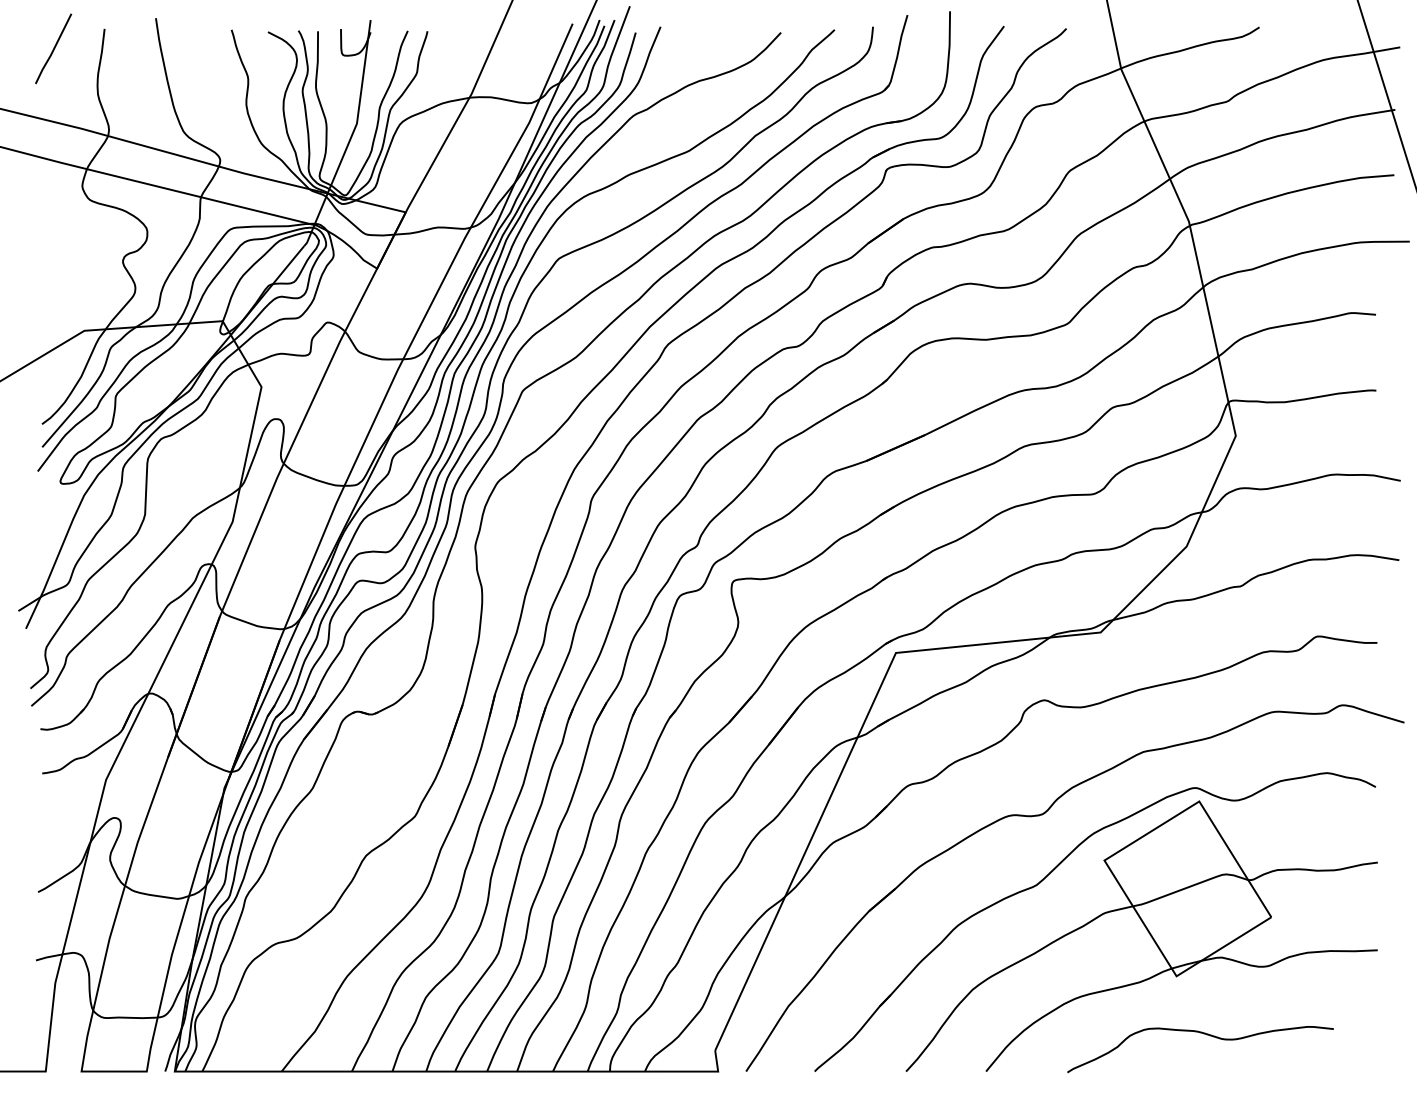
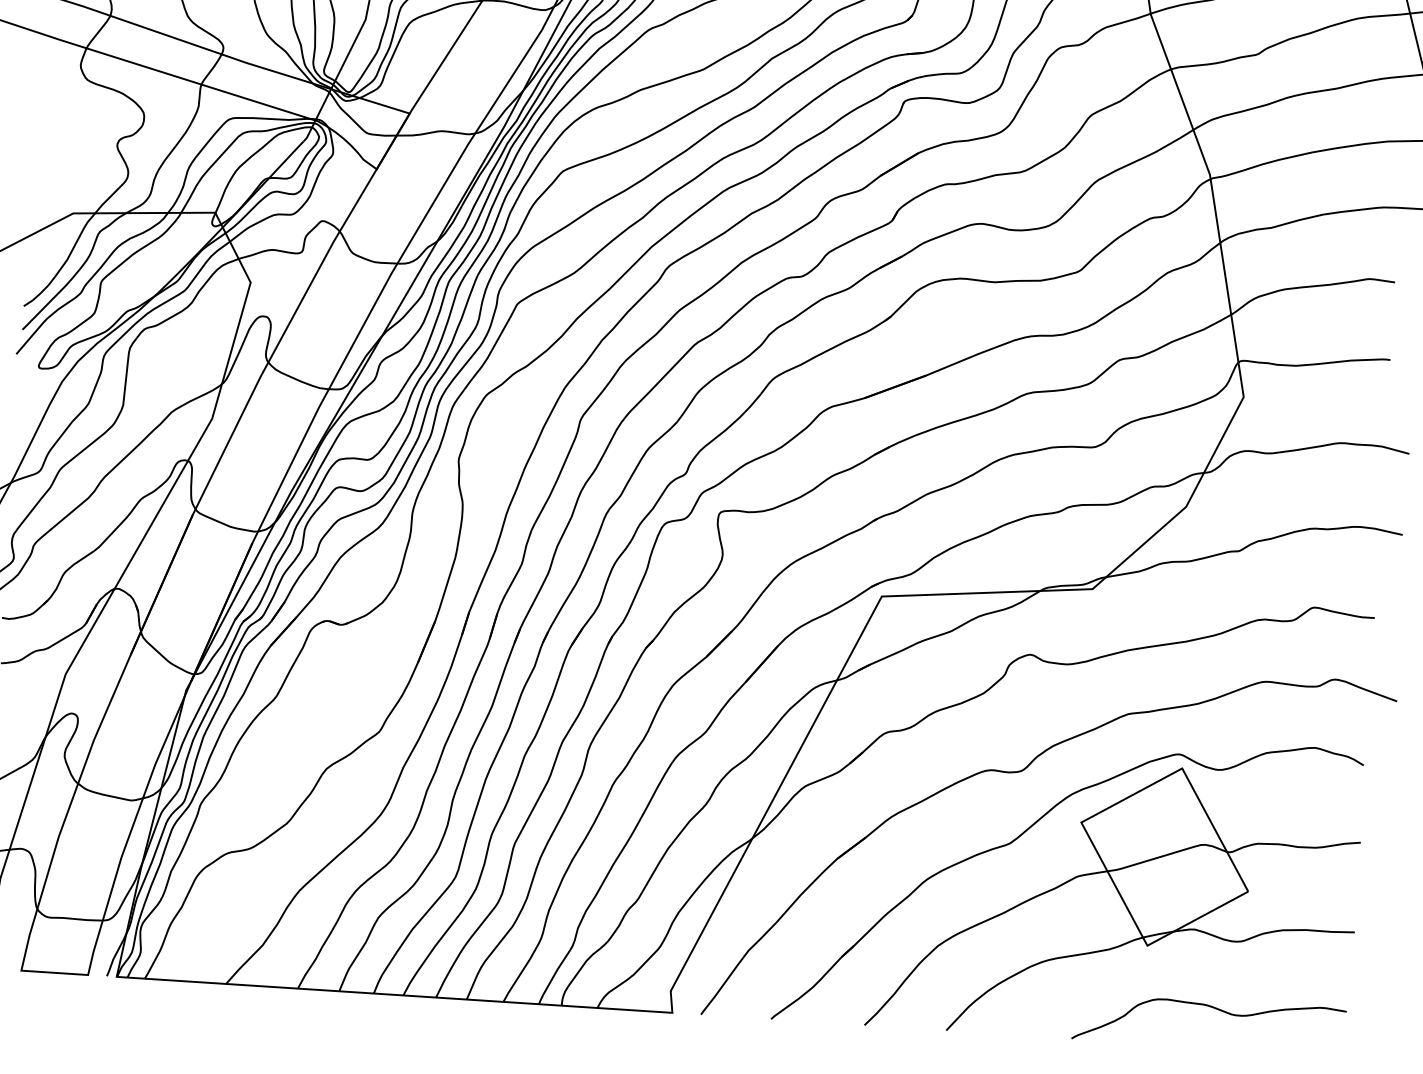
curve: (1206, 1035) -> (1216, 1009), moved

